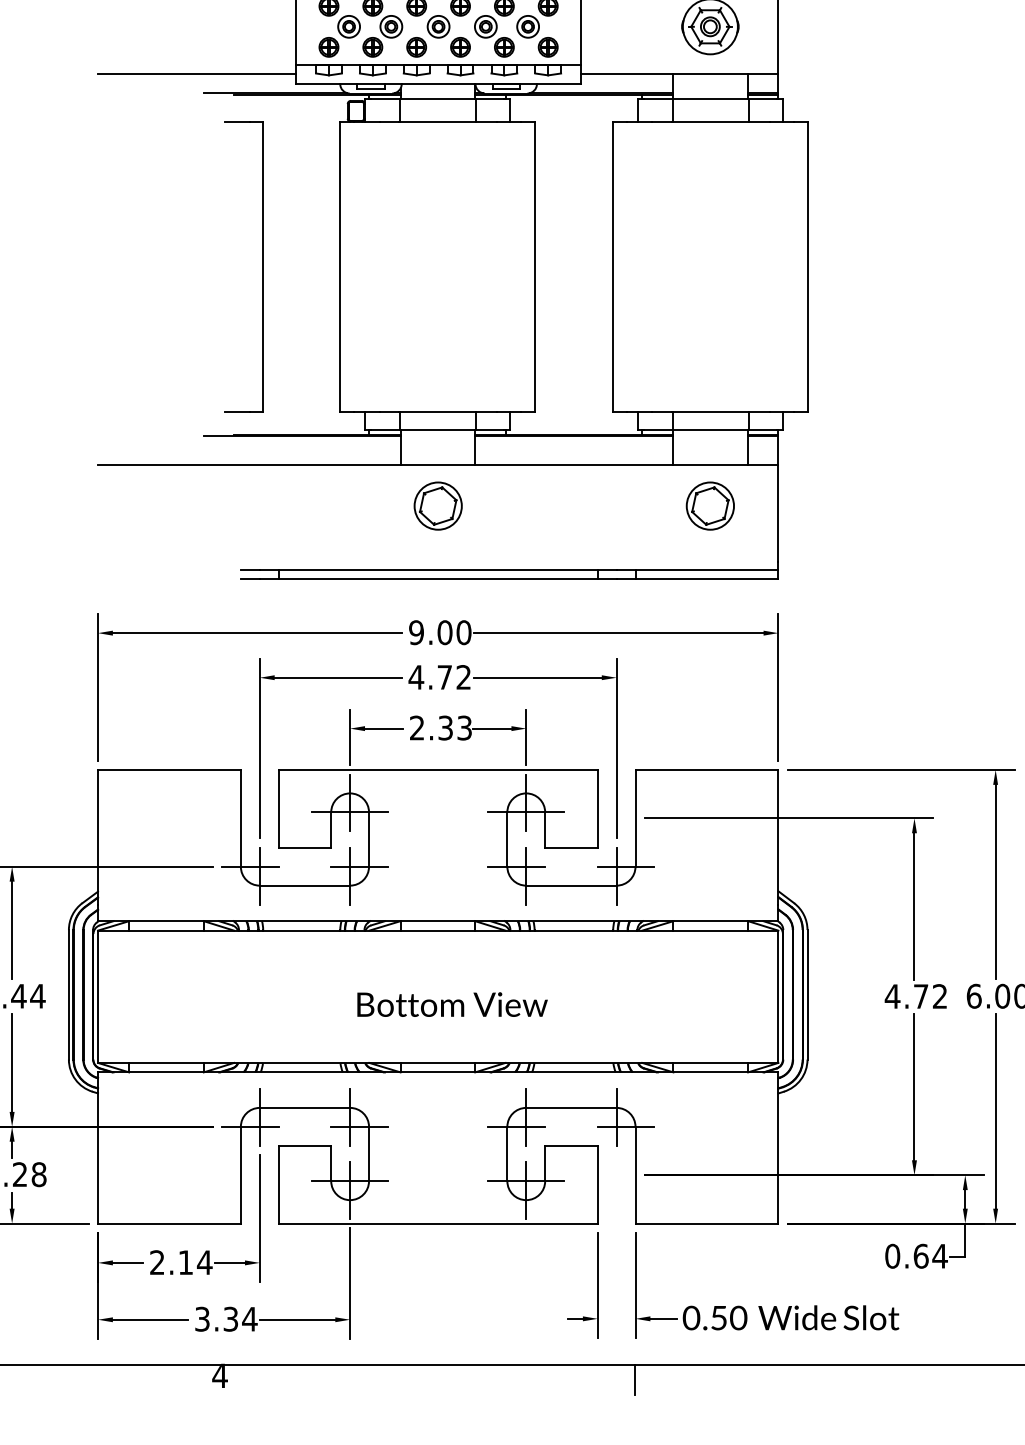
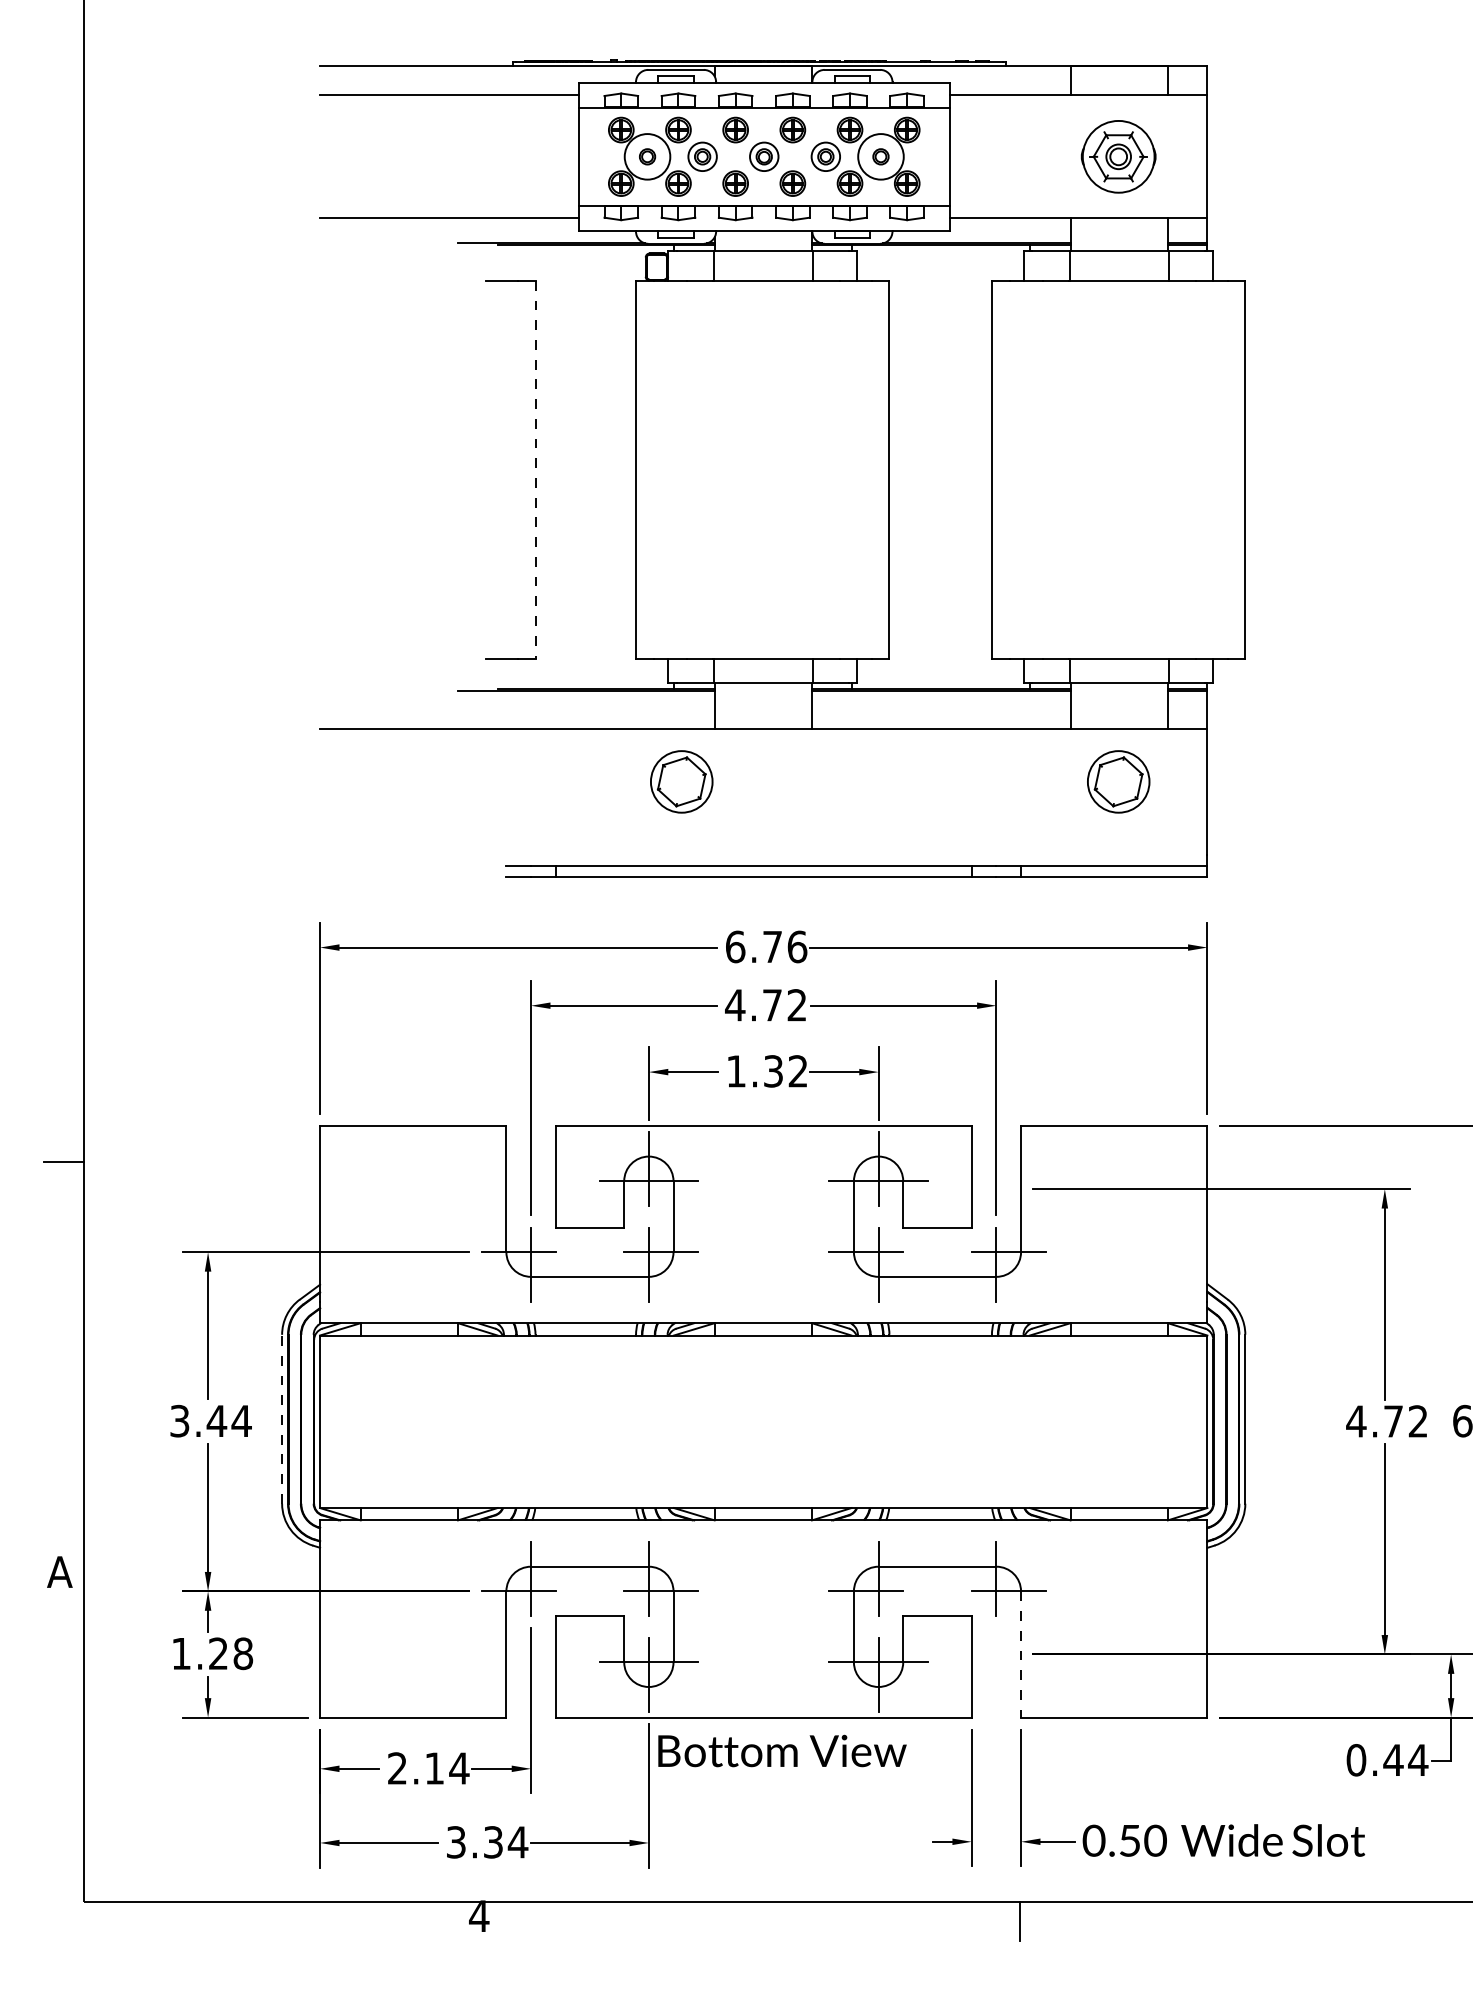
circle: (349, 26) -> (647, 156), size x1.6
circle: (527, 26) -> (880, 156), size x1.6
line: (263, 267) -> (535, 470), solid -> dashed
part: (438, 505) -> (681, 781), moved
text: (440, 632) -> (766, 946), 9.00 -> 6.76
text: (441, 728) -> (767, 1071), 2.33 -> 1.32
line: (69, 994) -> (282, 1418), solid -> dashed
text: (452, 1004) -> (782, 1750), moved
line: (635, 1175) -> (1021, 1654), solid -> dashed
text: (921, 1256) -> (1393, 1760), 0.64 -> 0.44

